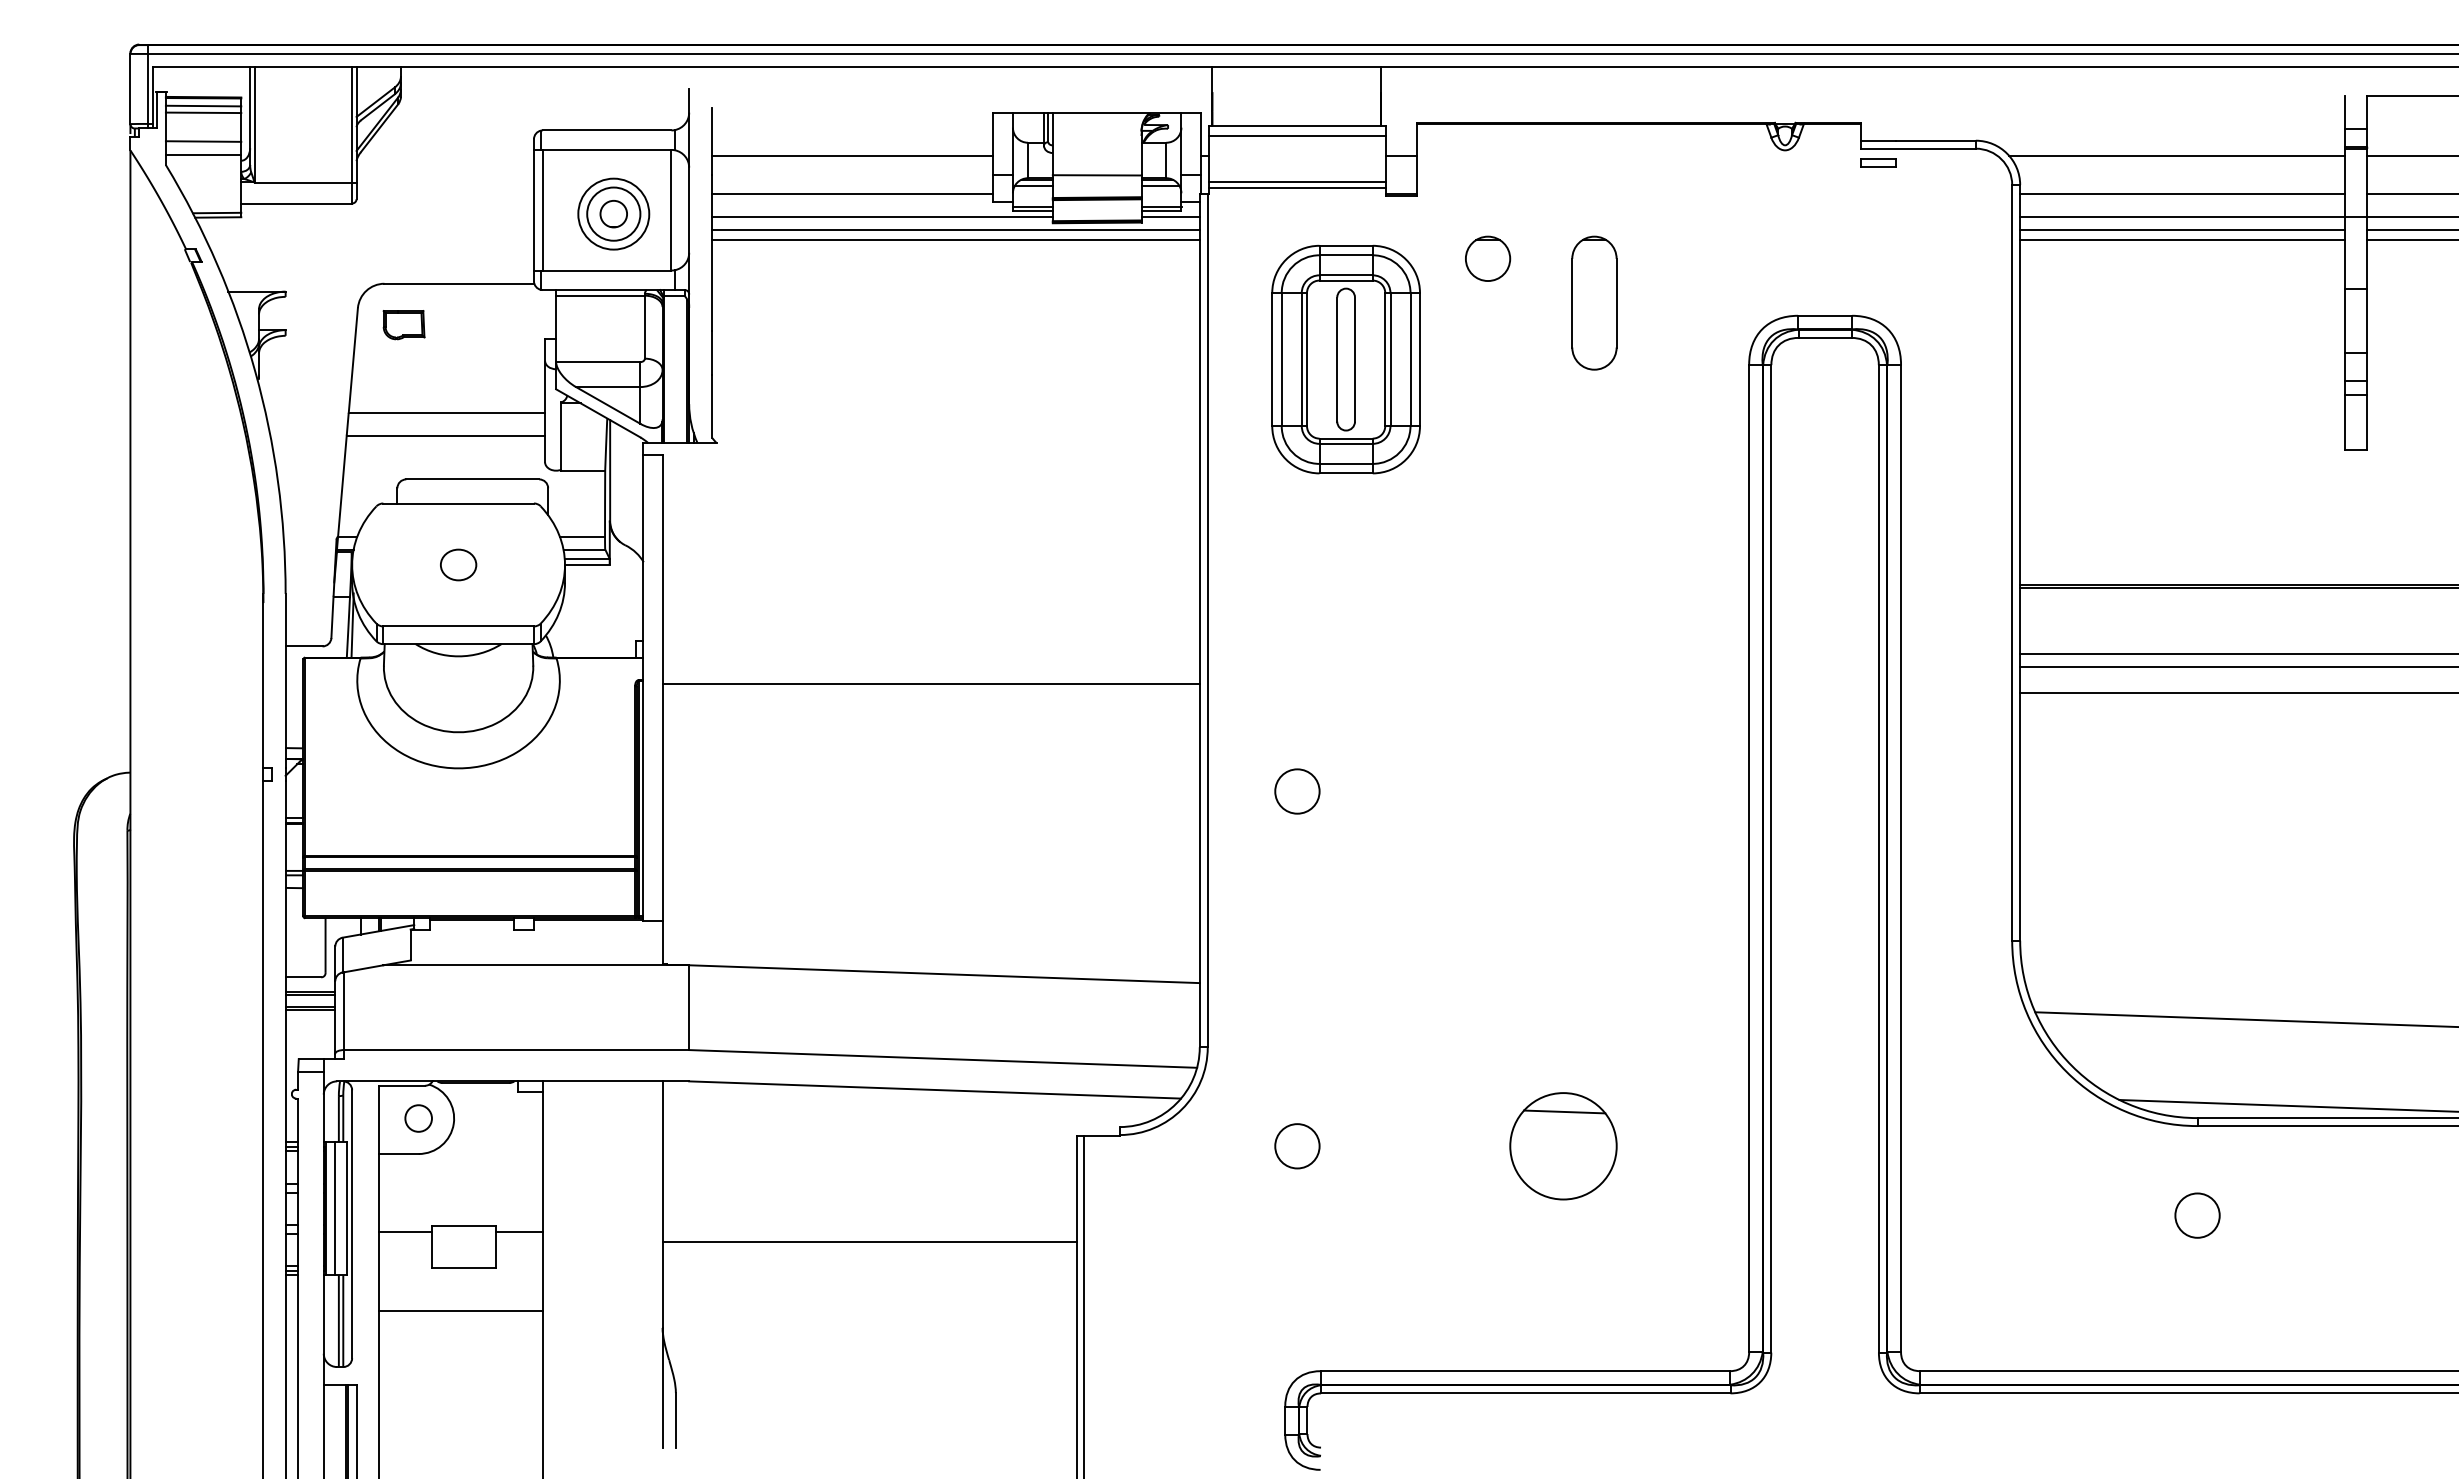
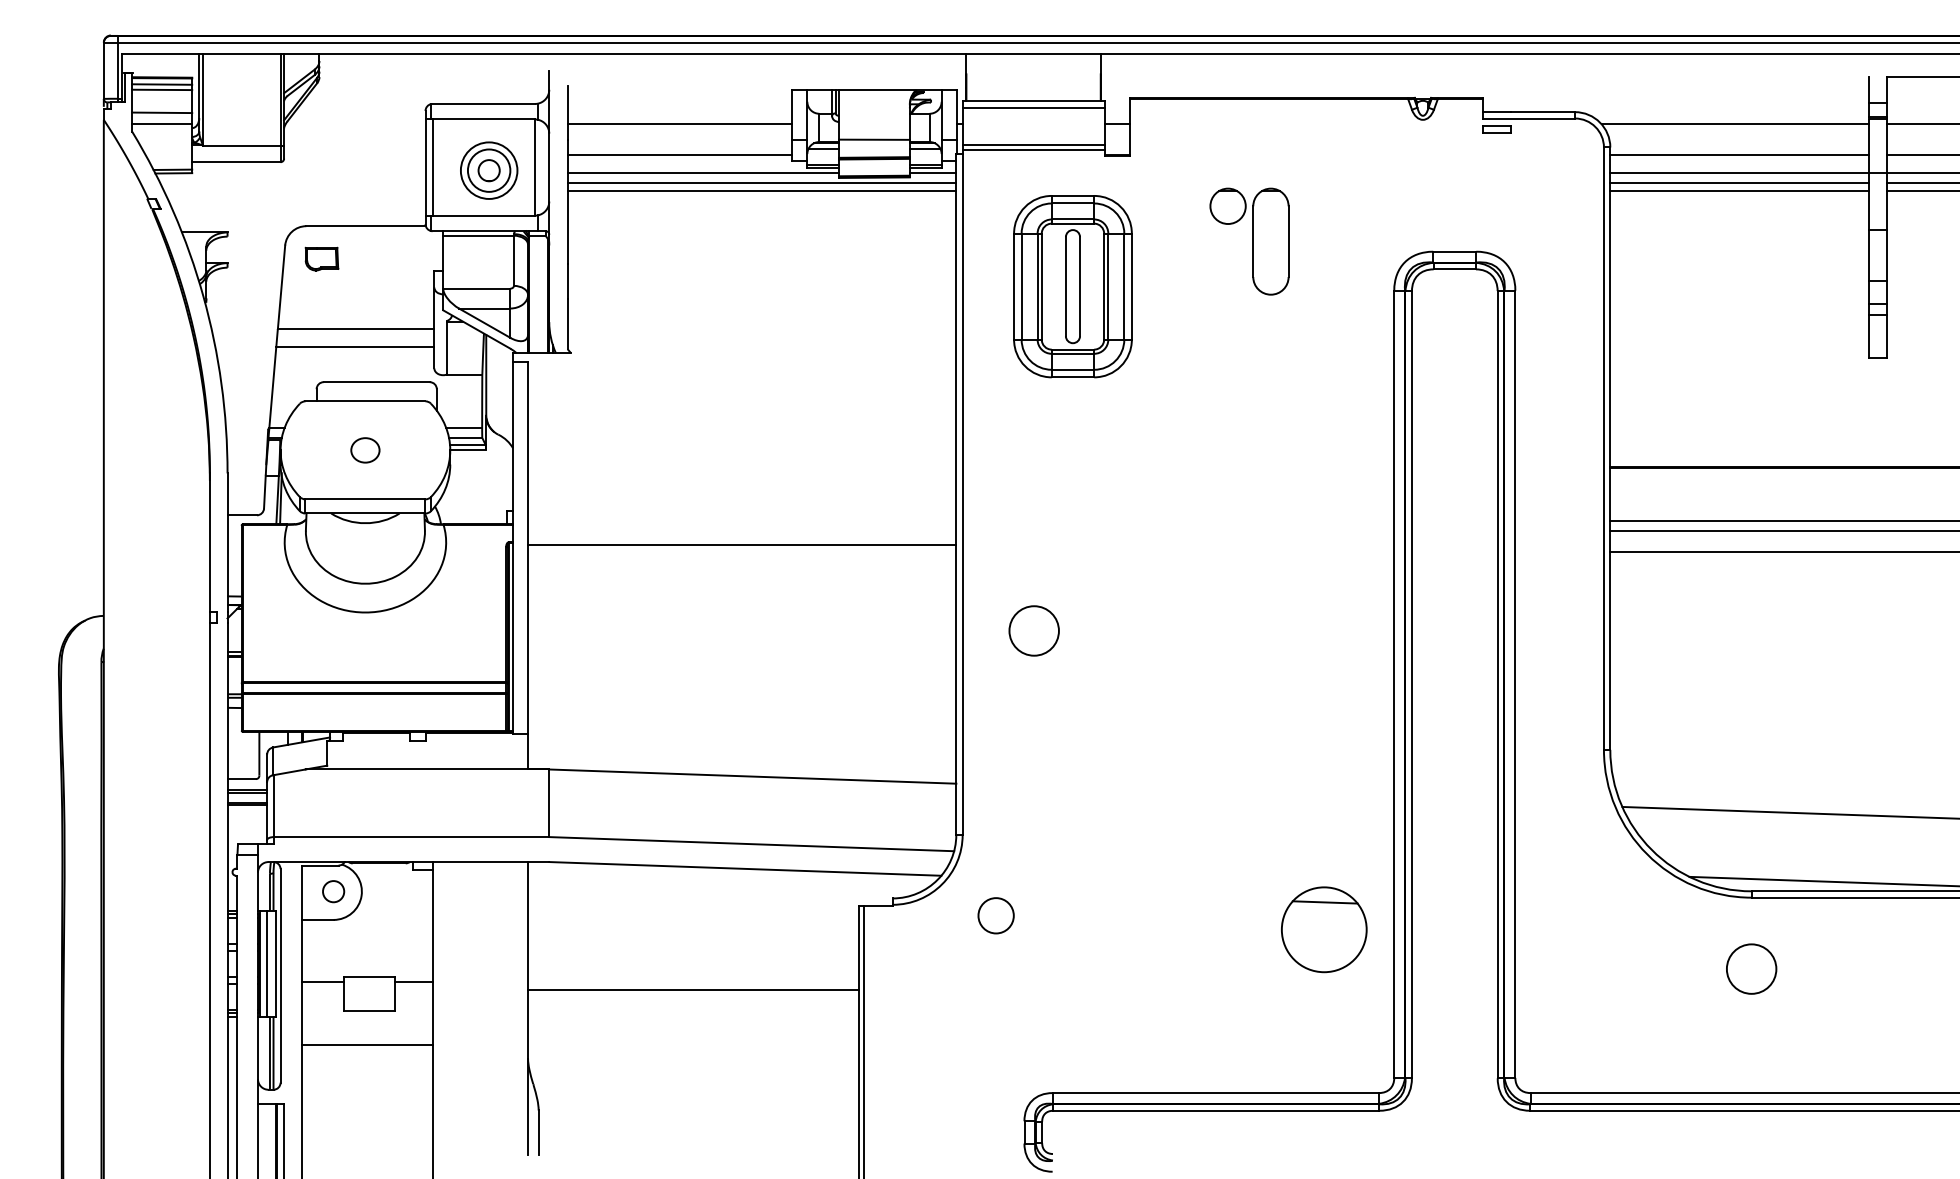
part: (1487, 257) -> (1227, 205), moved
circle: (1296, 790) -> (1033, 630), size x1.4
circle: (1296, 1145) -> (995, 915), moved
part: (1563, 1145) -> (1324, 929), moved
circle: (2197, 1214) -> (1751, 968), size x1.4

